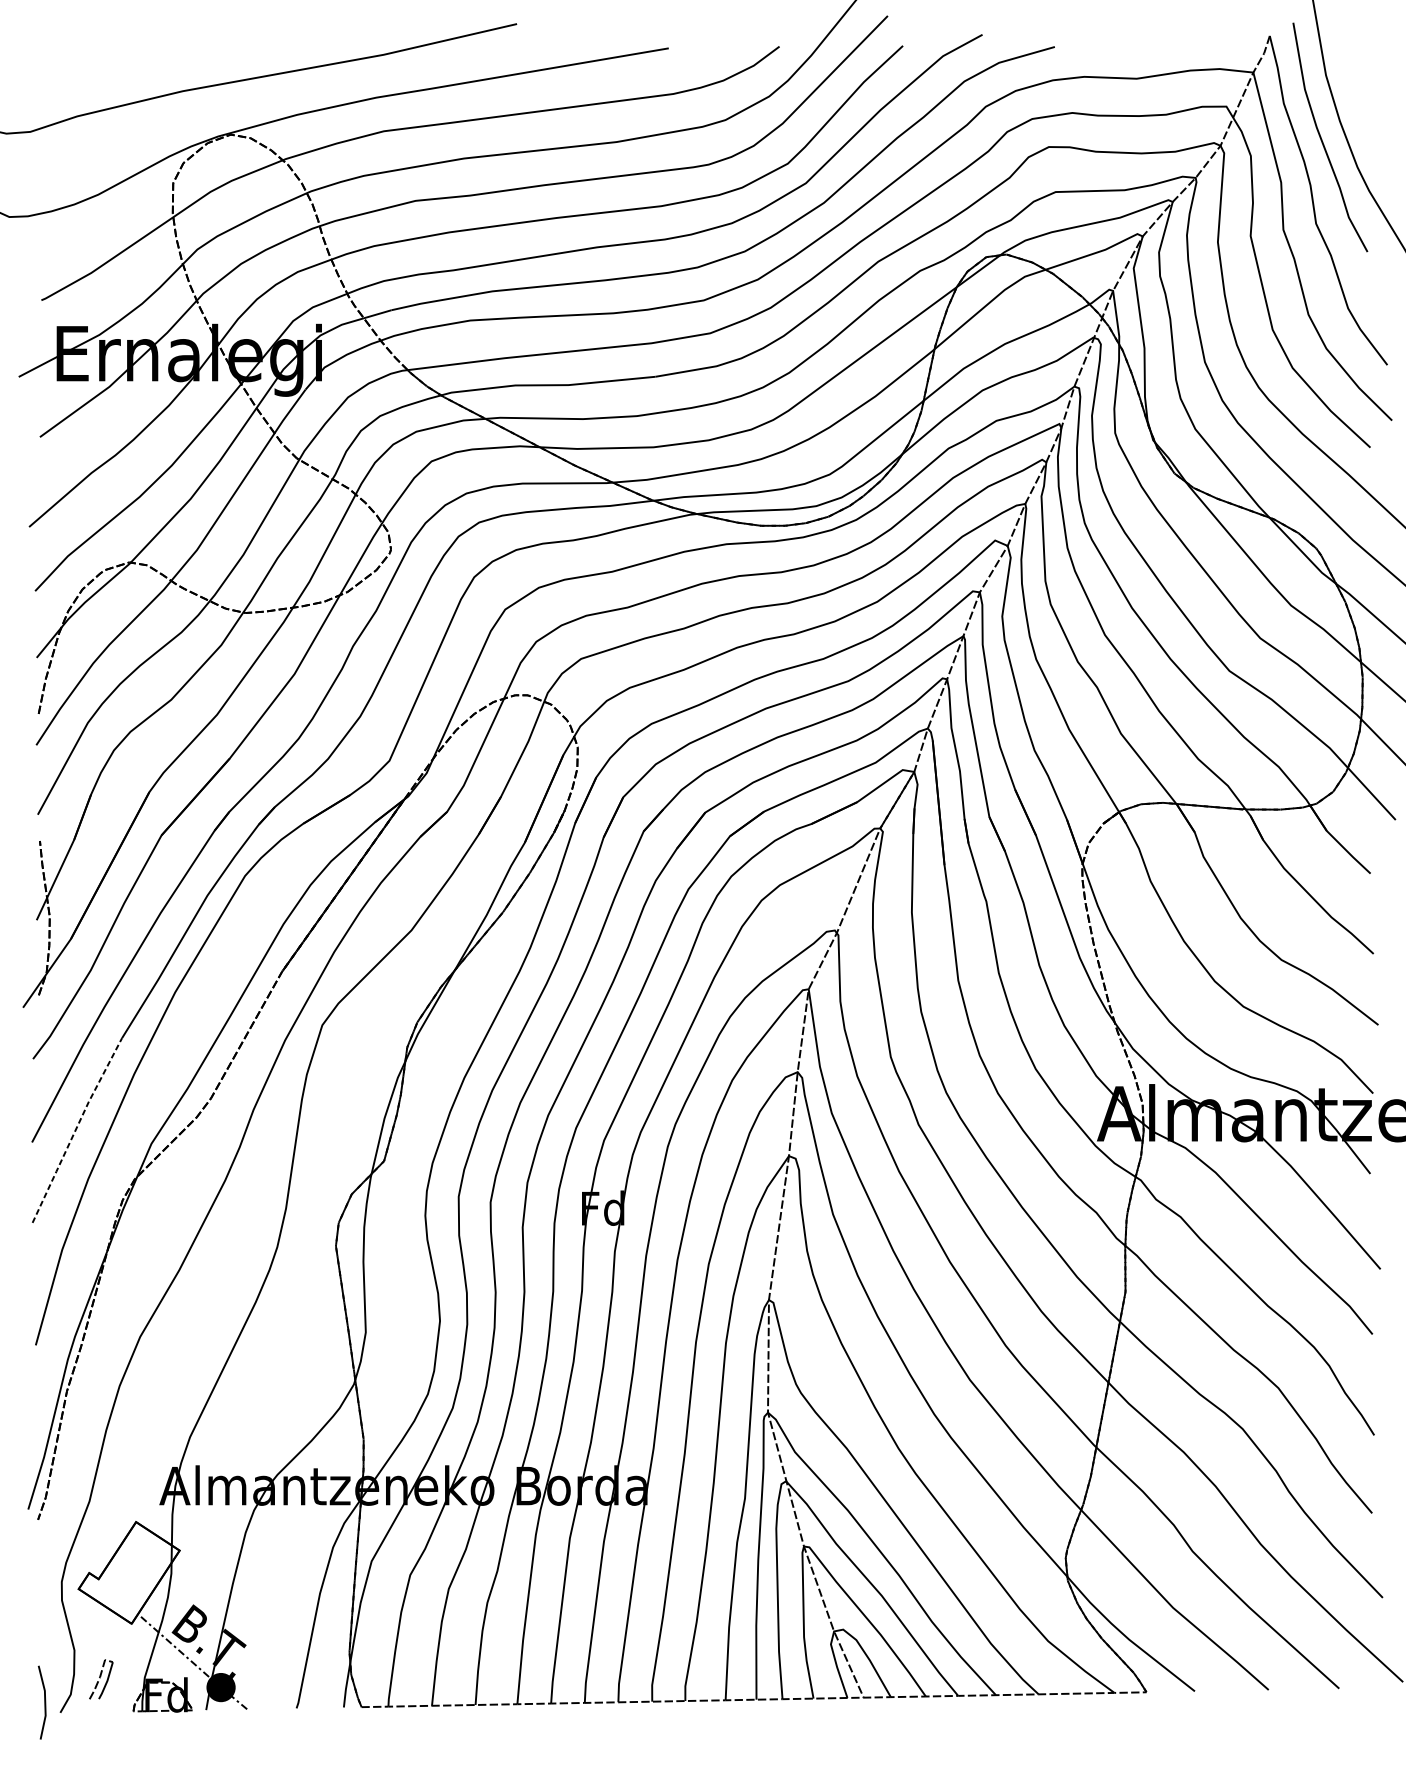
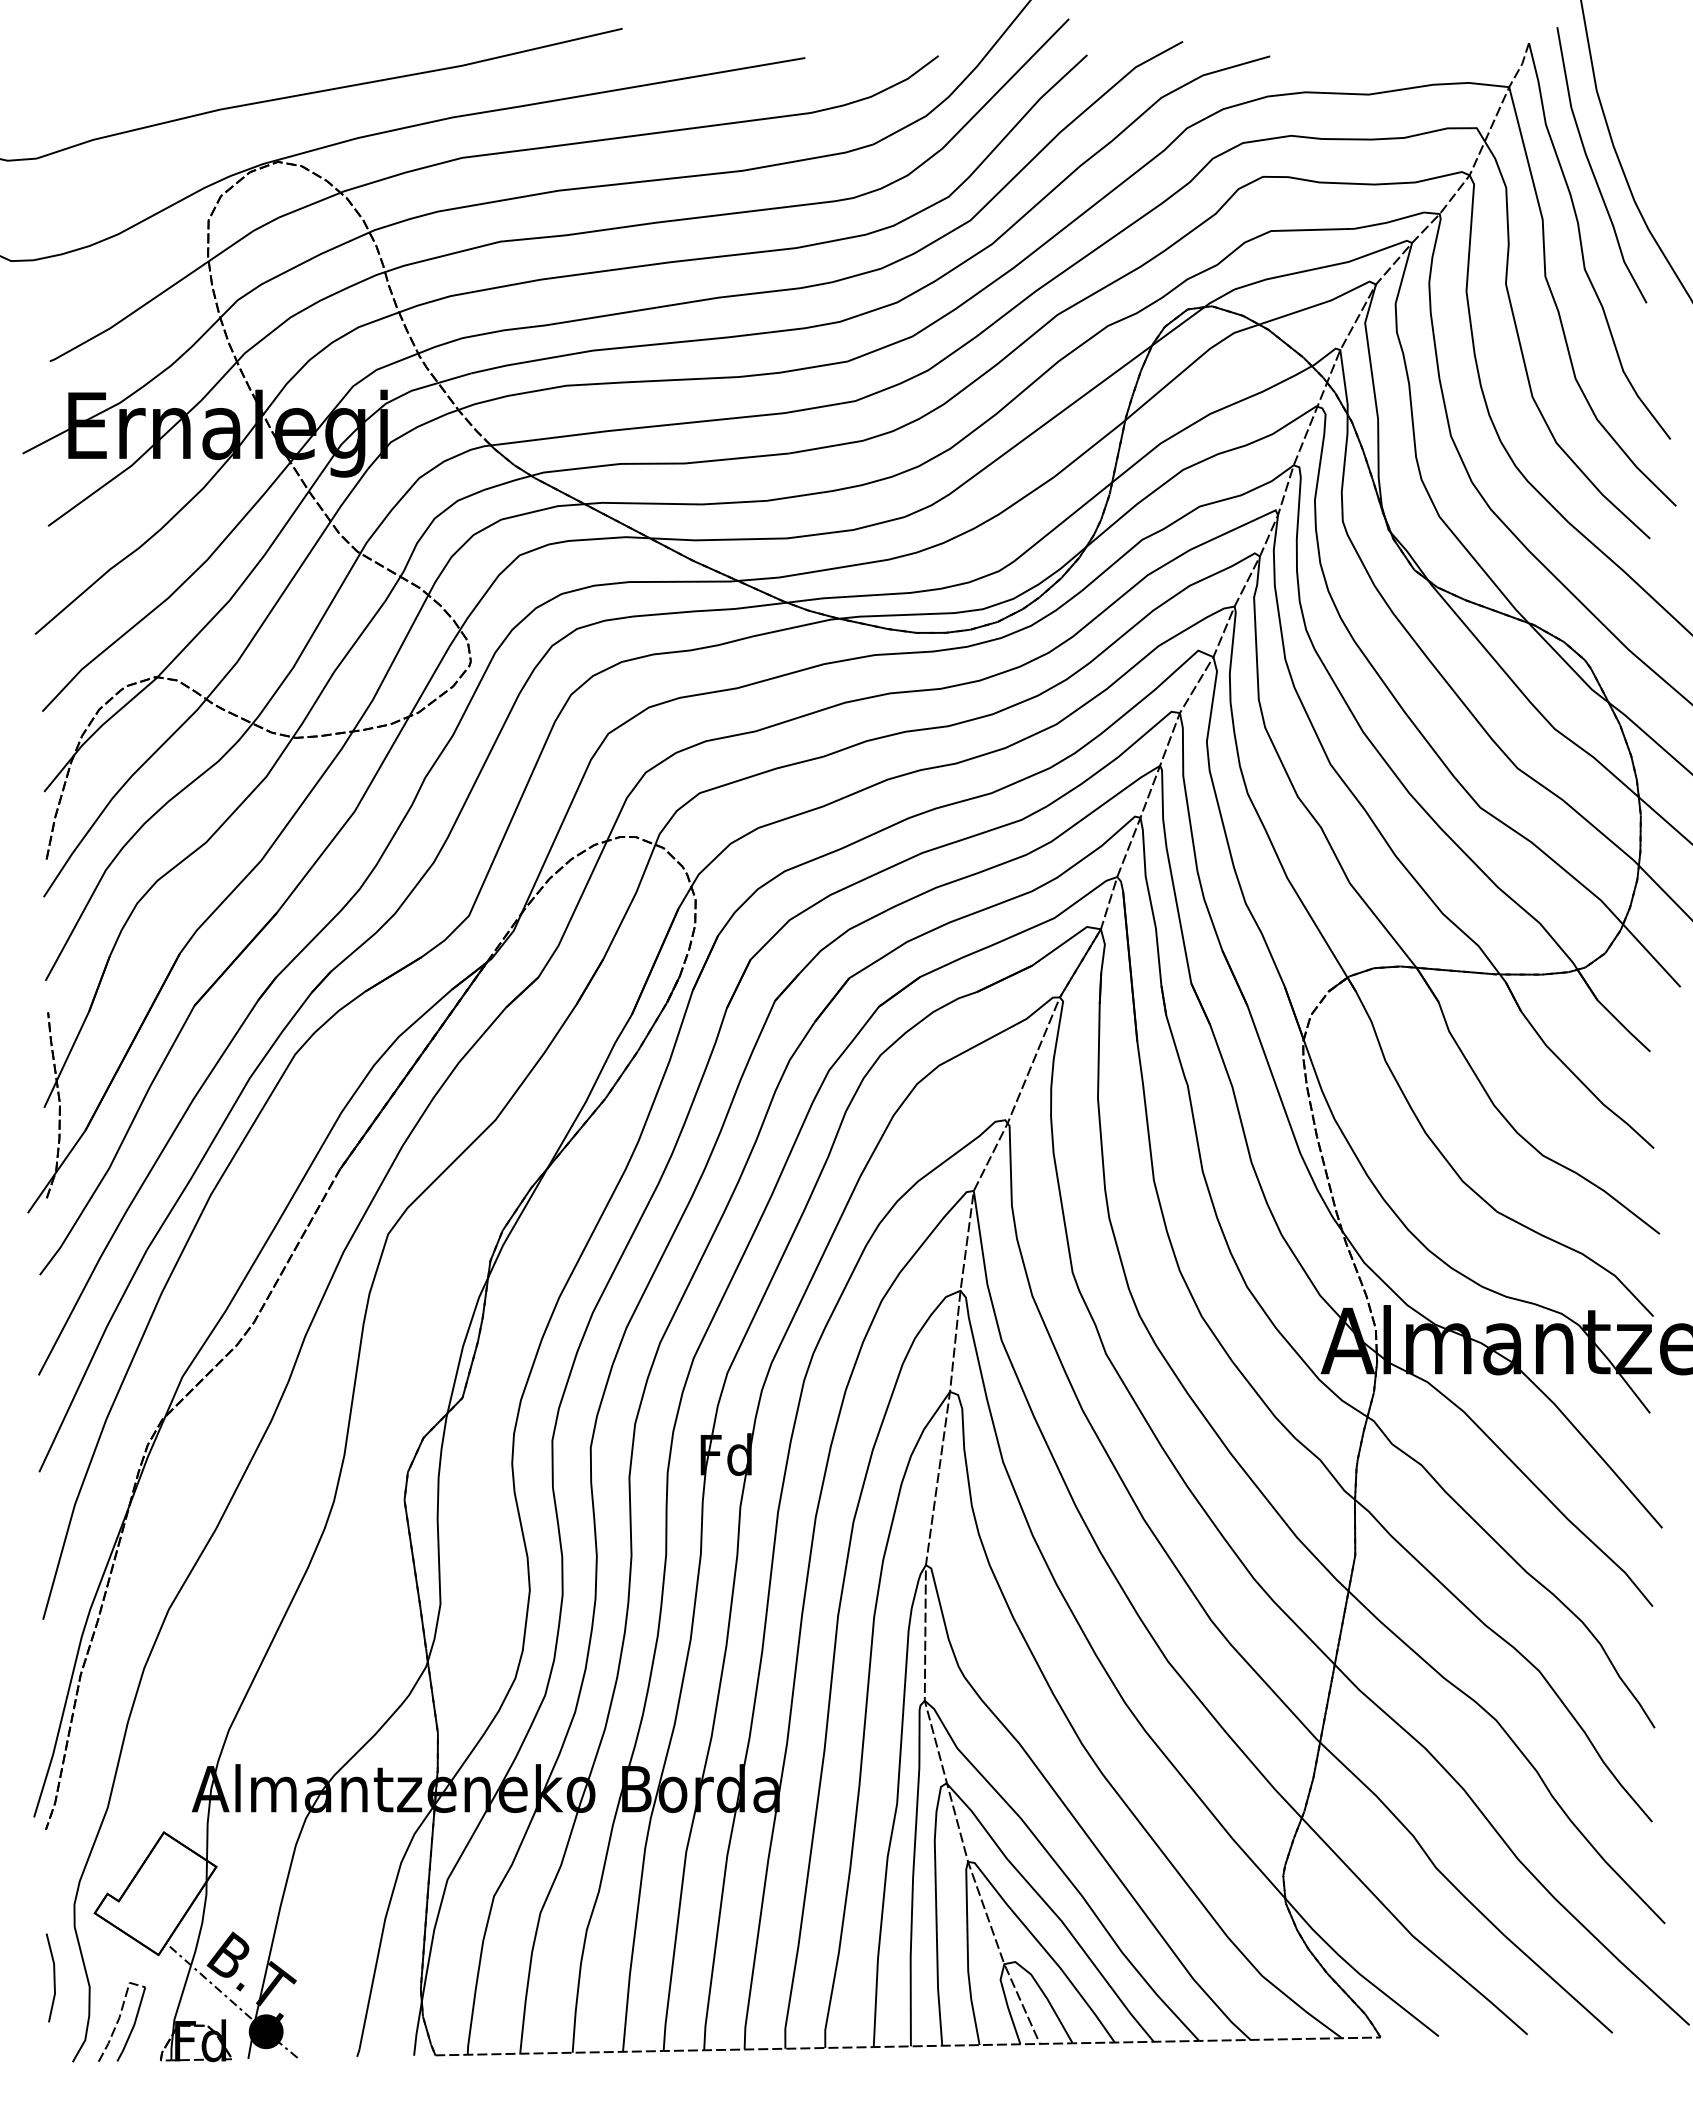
line: (75, 1130) -> (91, 1360), dashed -> solid
part: (100, 1679) -> (121, 2021), size x1.67
line: (44, 1702) -> (53, 1977), moved

